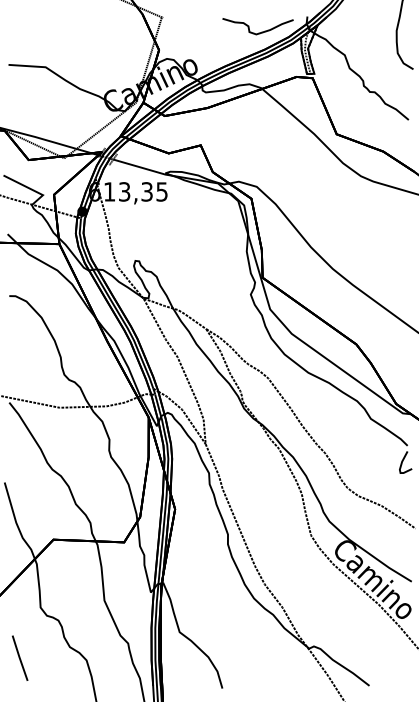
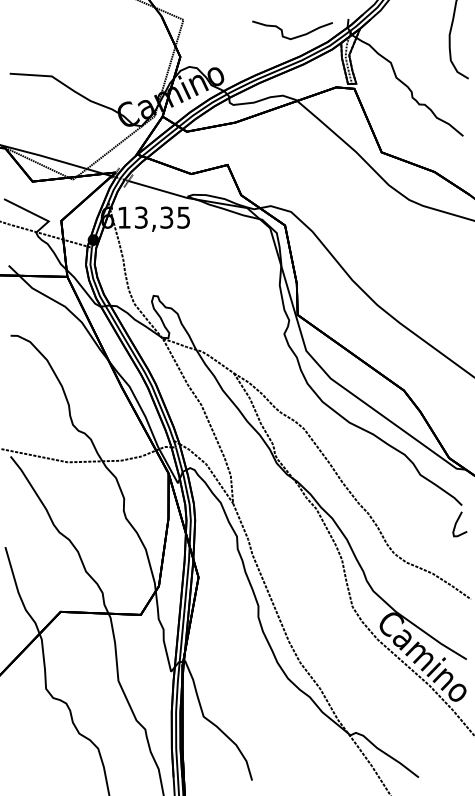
line: (20, 657) -> (23, 745), removed

